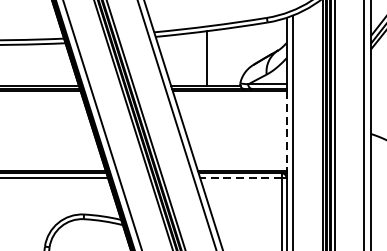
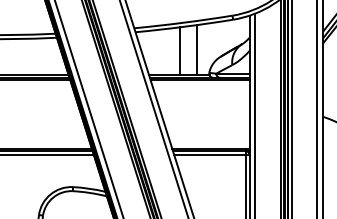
line: (225, 57) -> (196, 50), added
line: (286, 131) -> (249, 114), dashed -> solid
line: (240, 178) -> (209, 155), dashed -> solid

